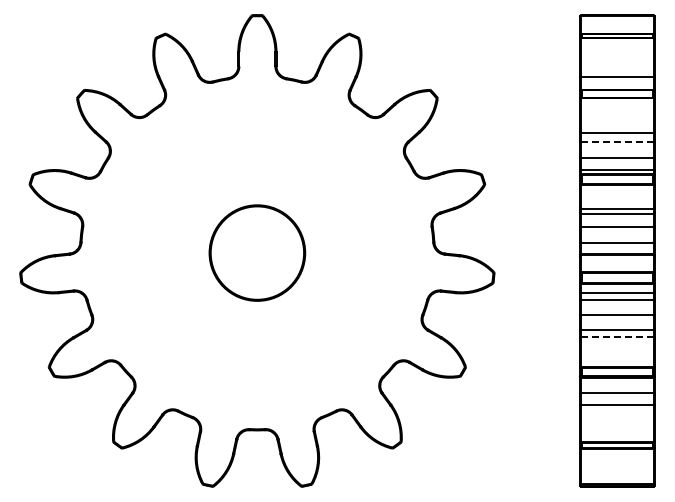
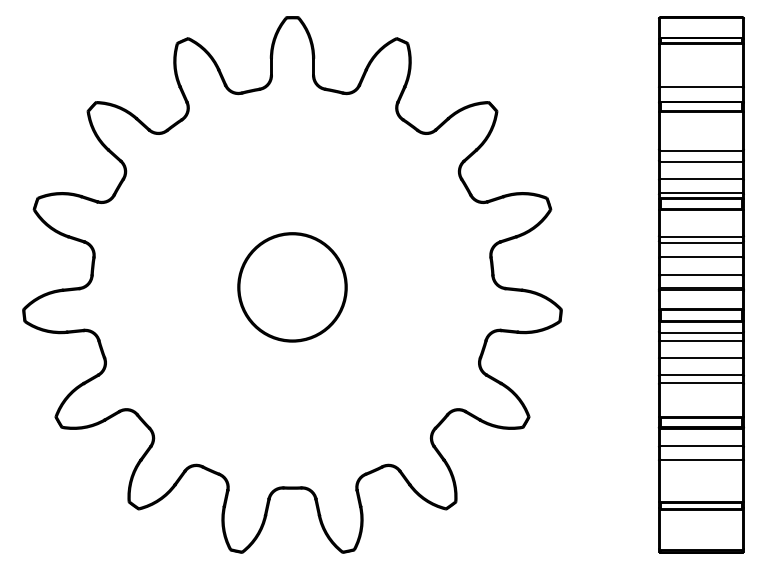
line: (616, 142) -> (700, 161), dashed -> solid
line: (616, 337) -> (700, 383), dashed -> solid

